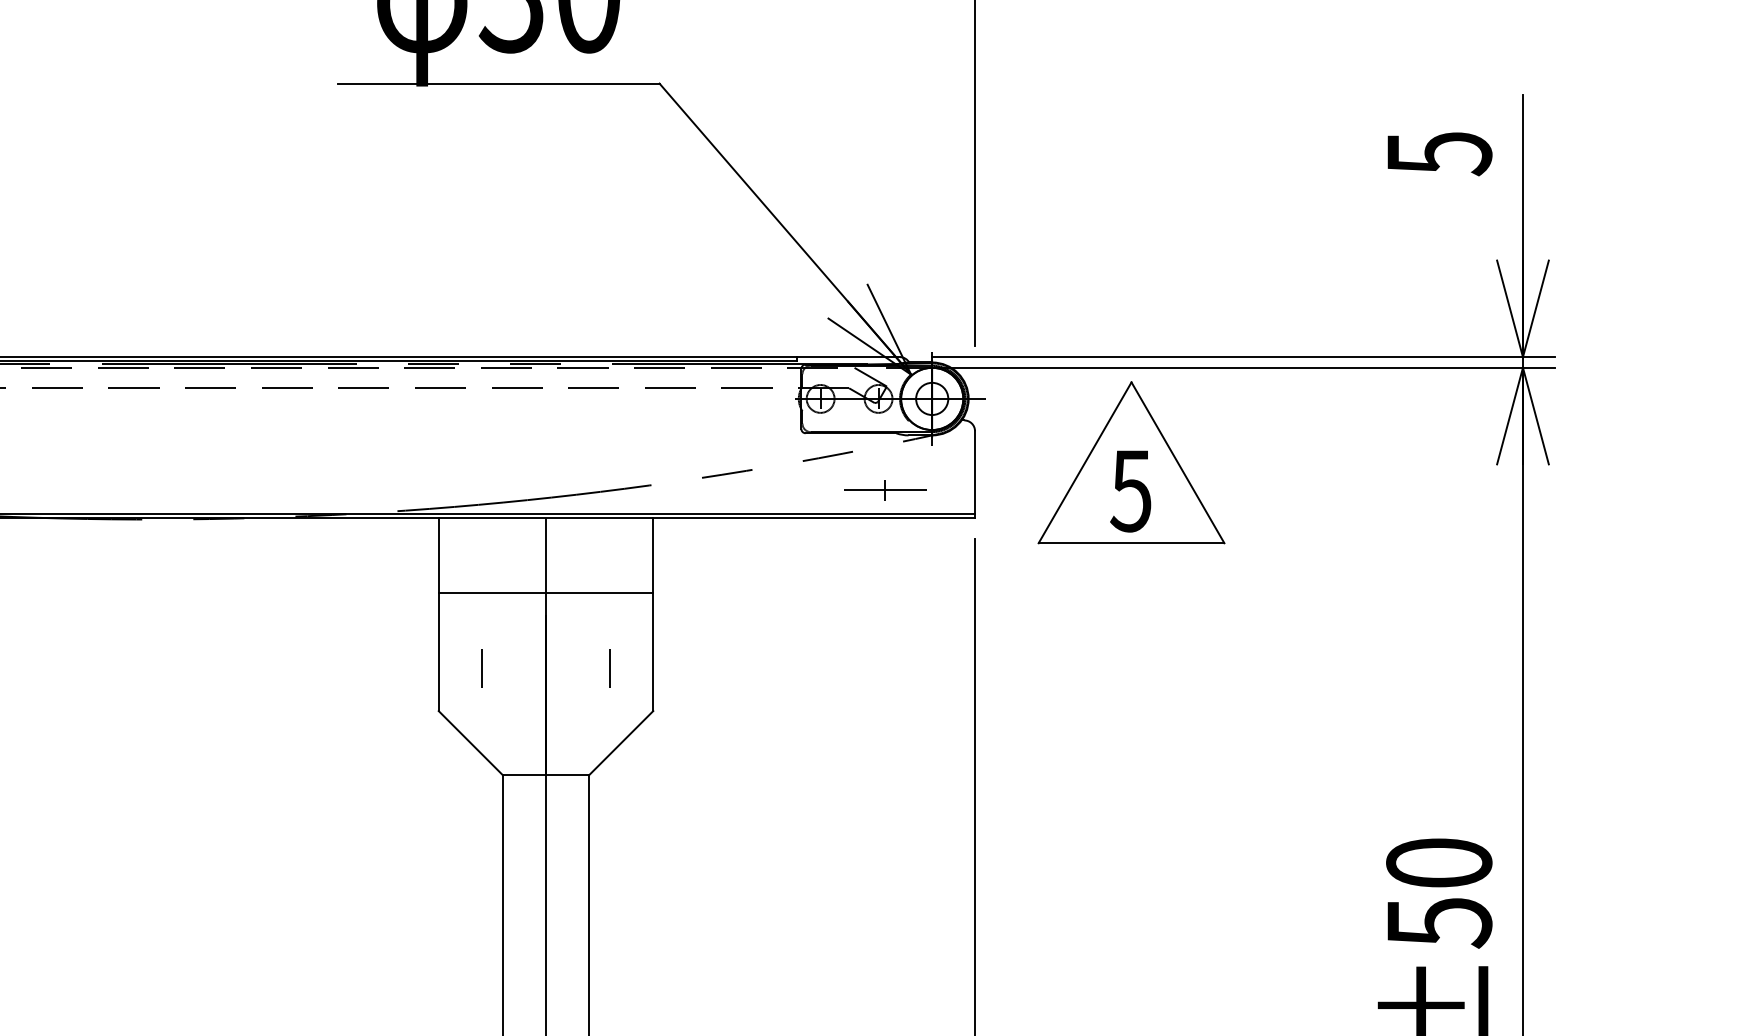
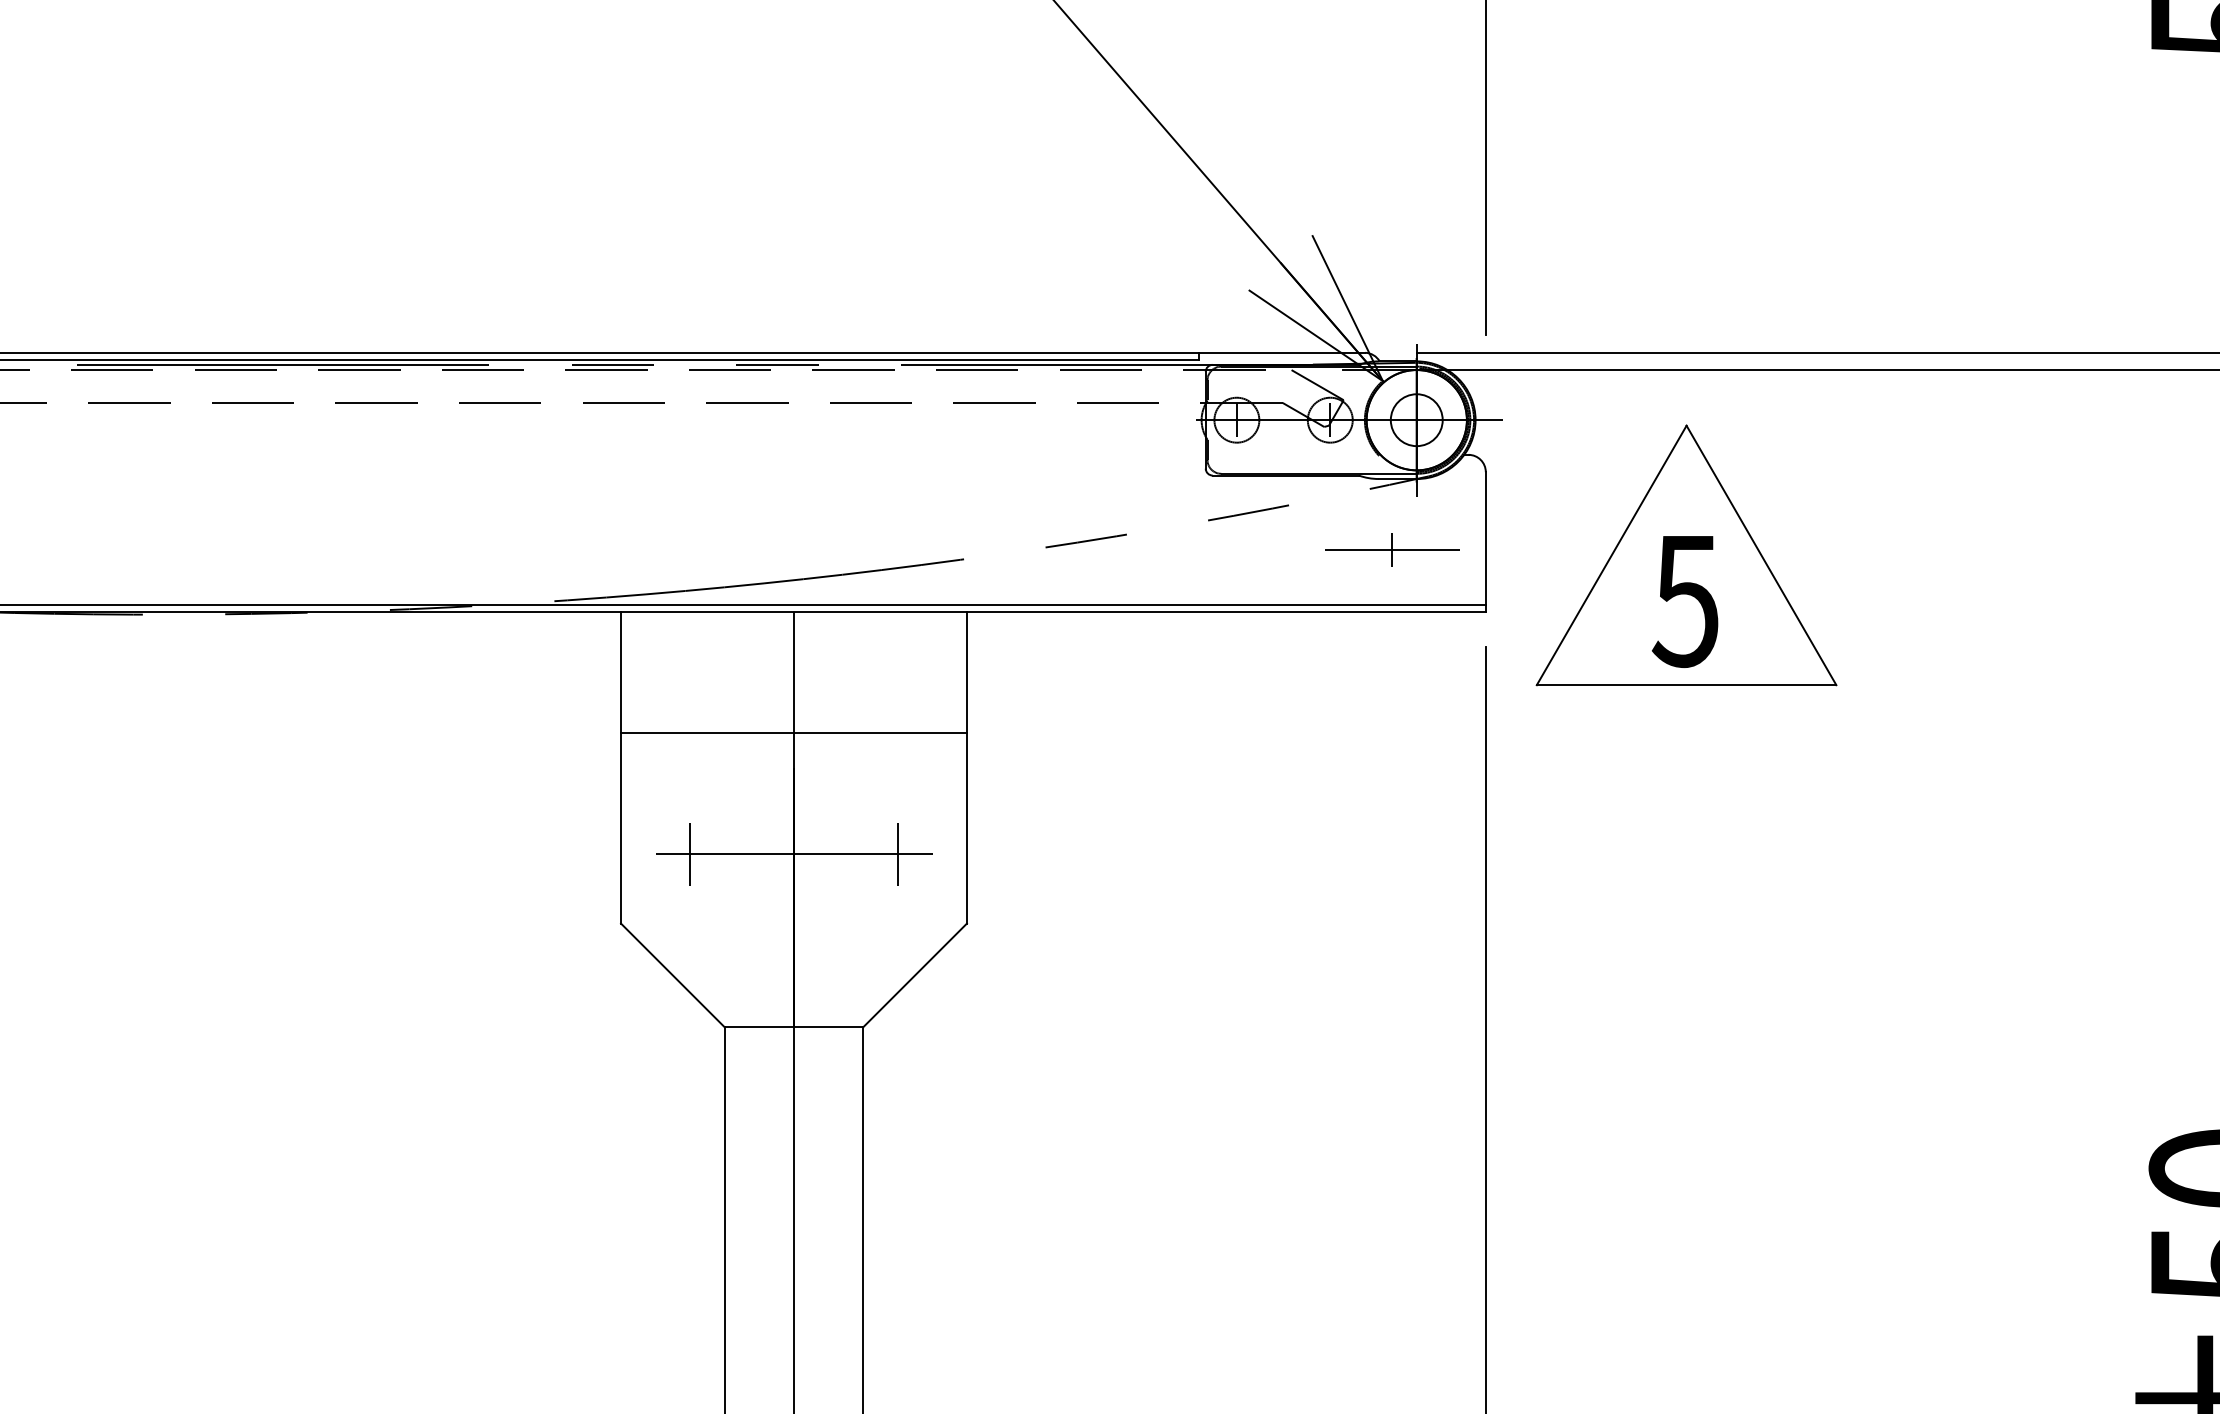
part: (1131, 462) -> (1686, 554), moved
part: (885, 490) -> (1393, 550), moved
line: (546, 668) -> (794, 854), added

